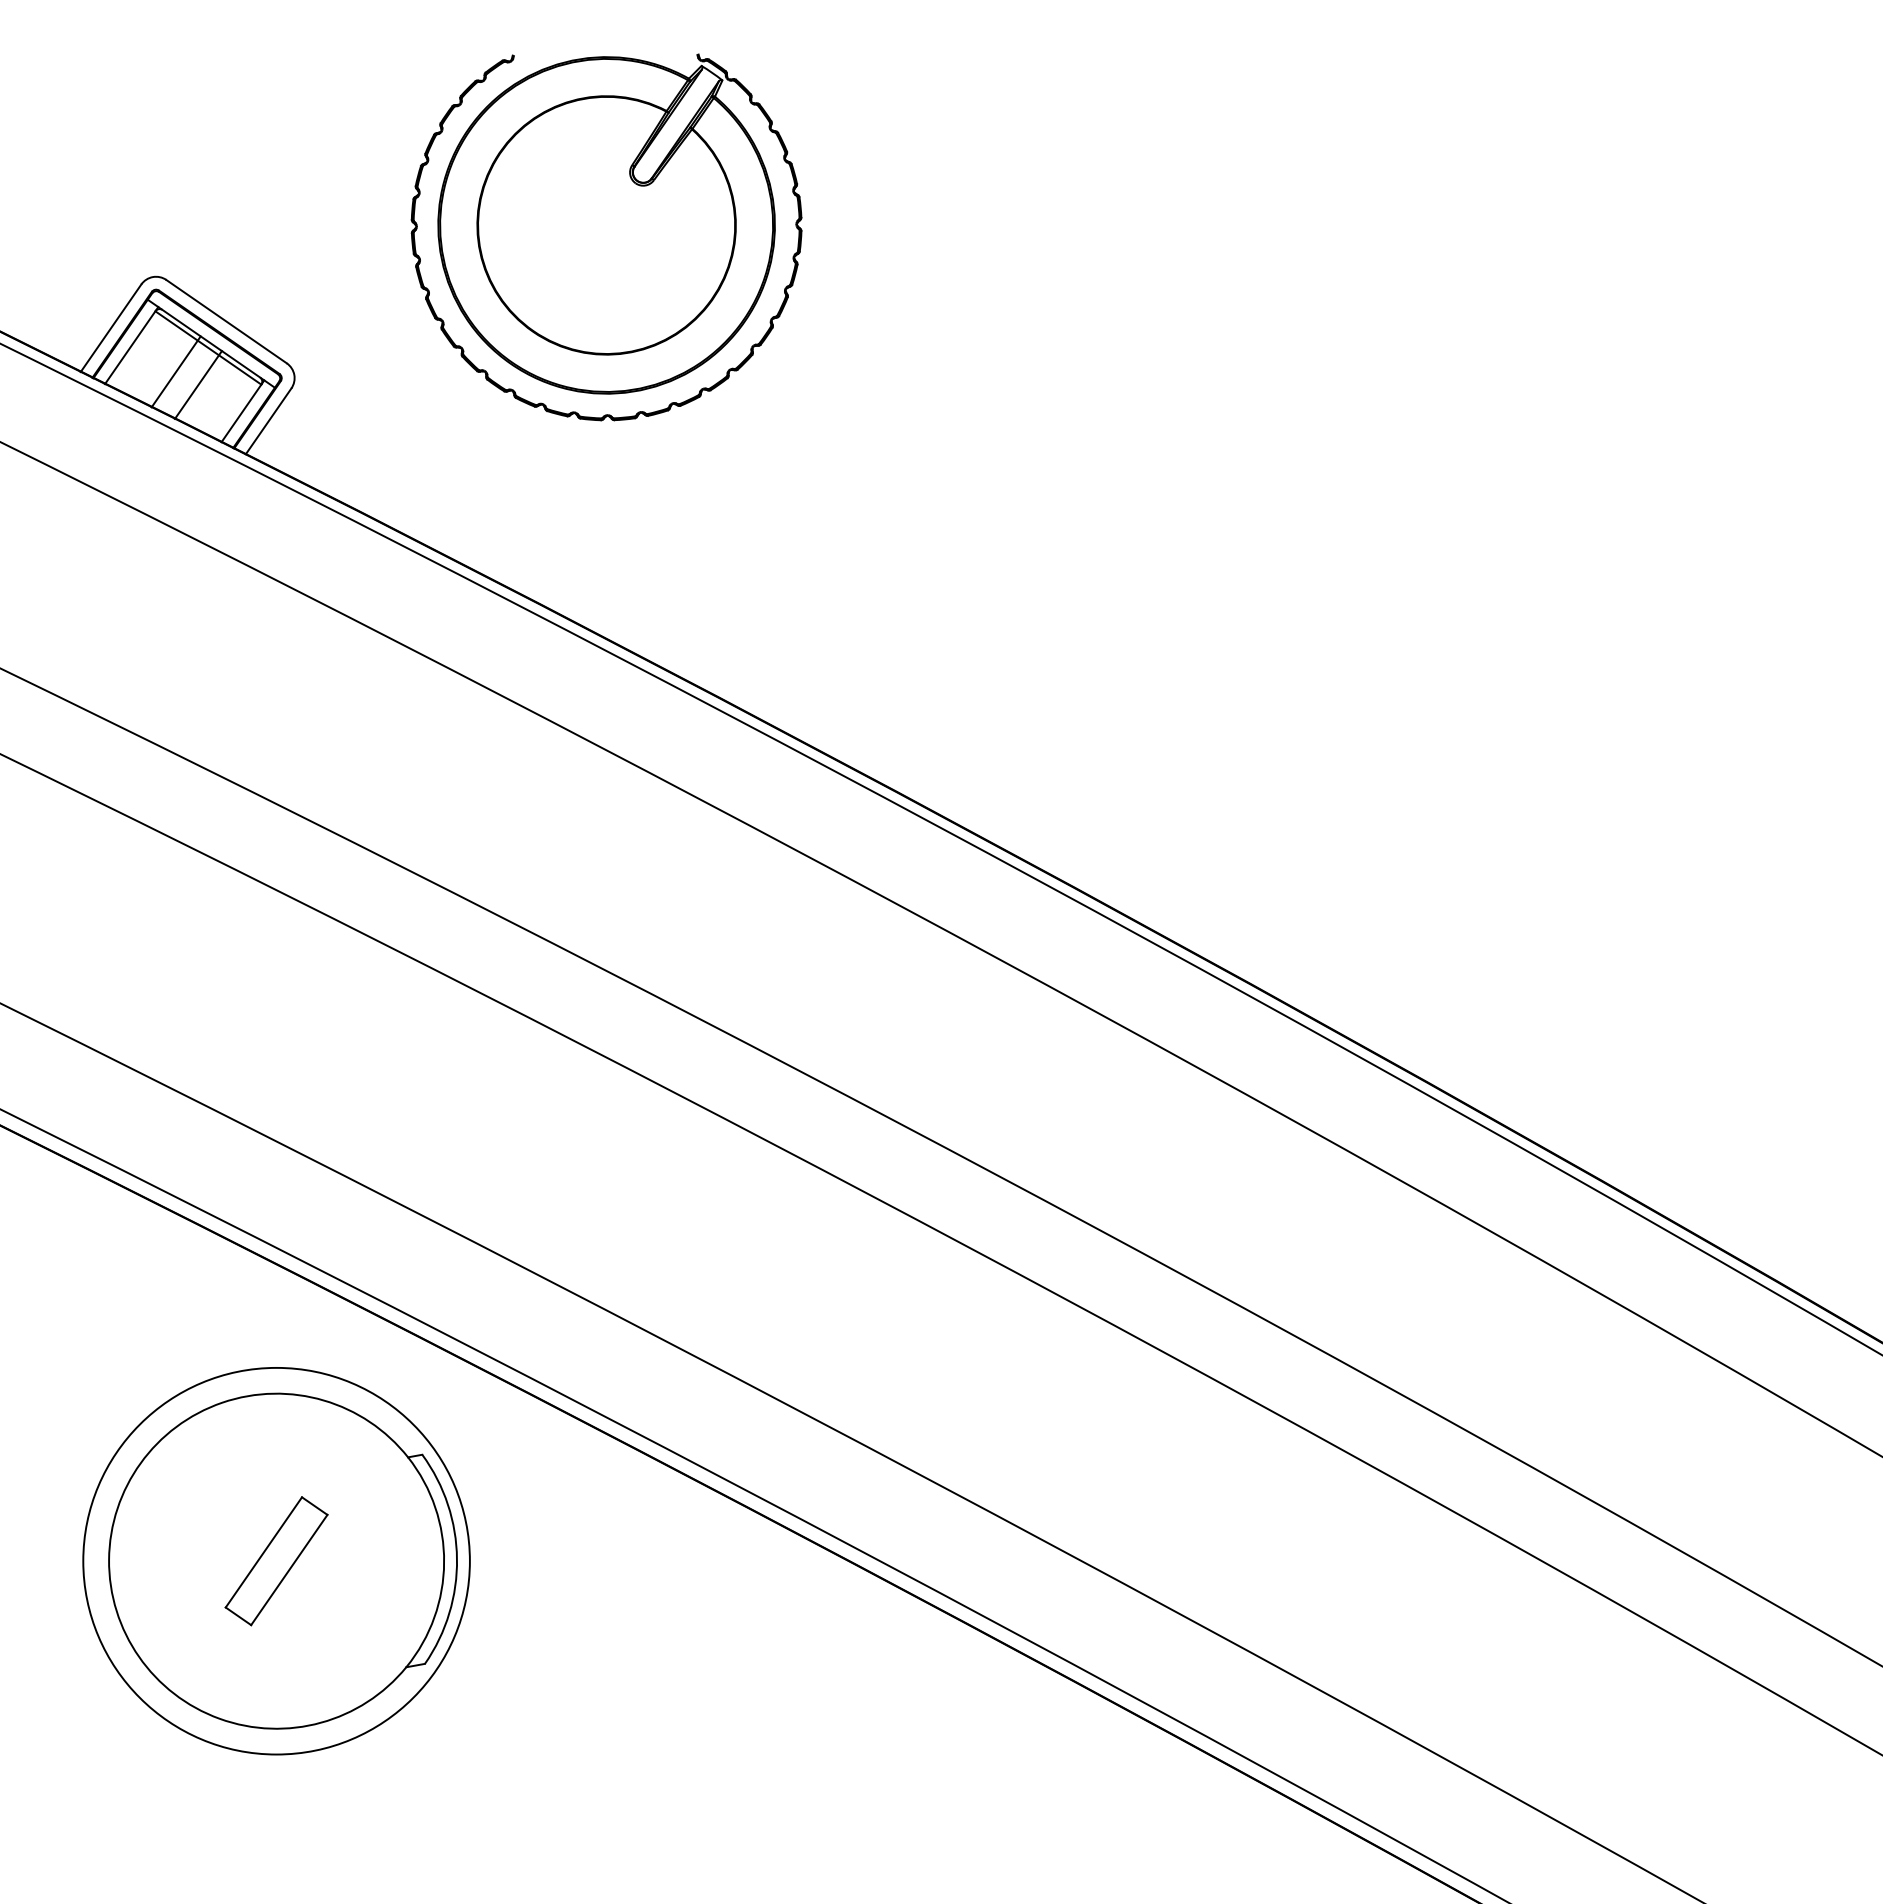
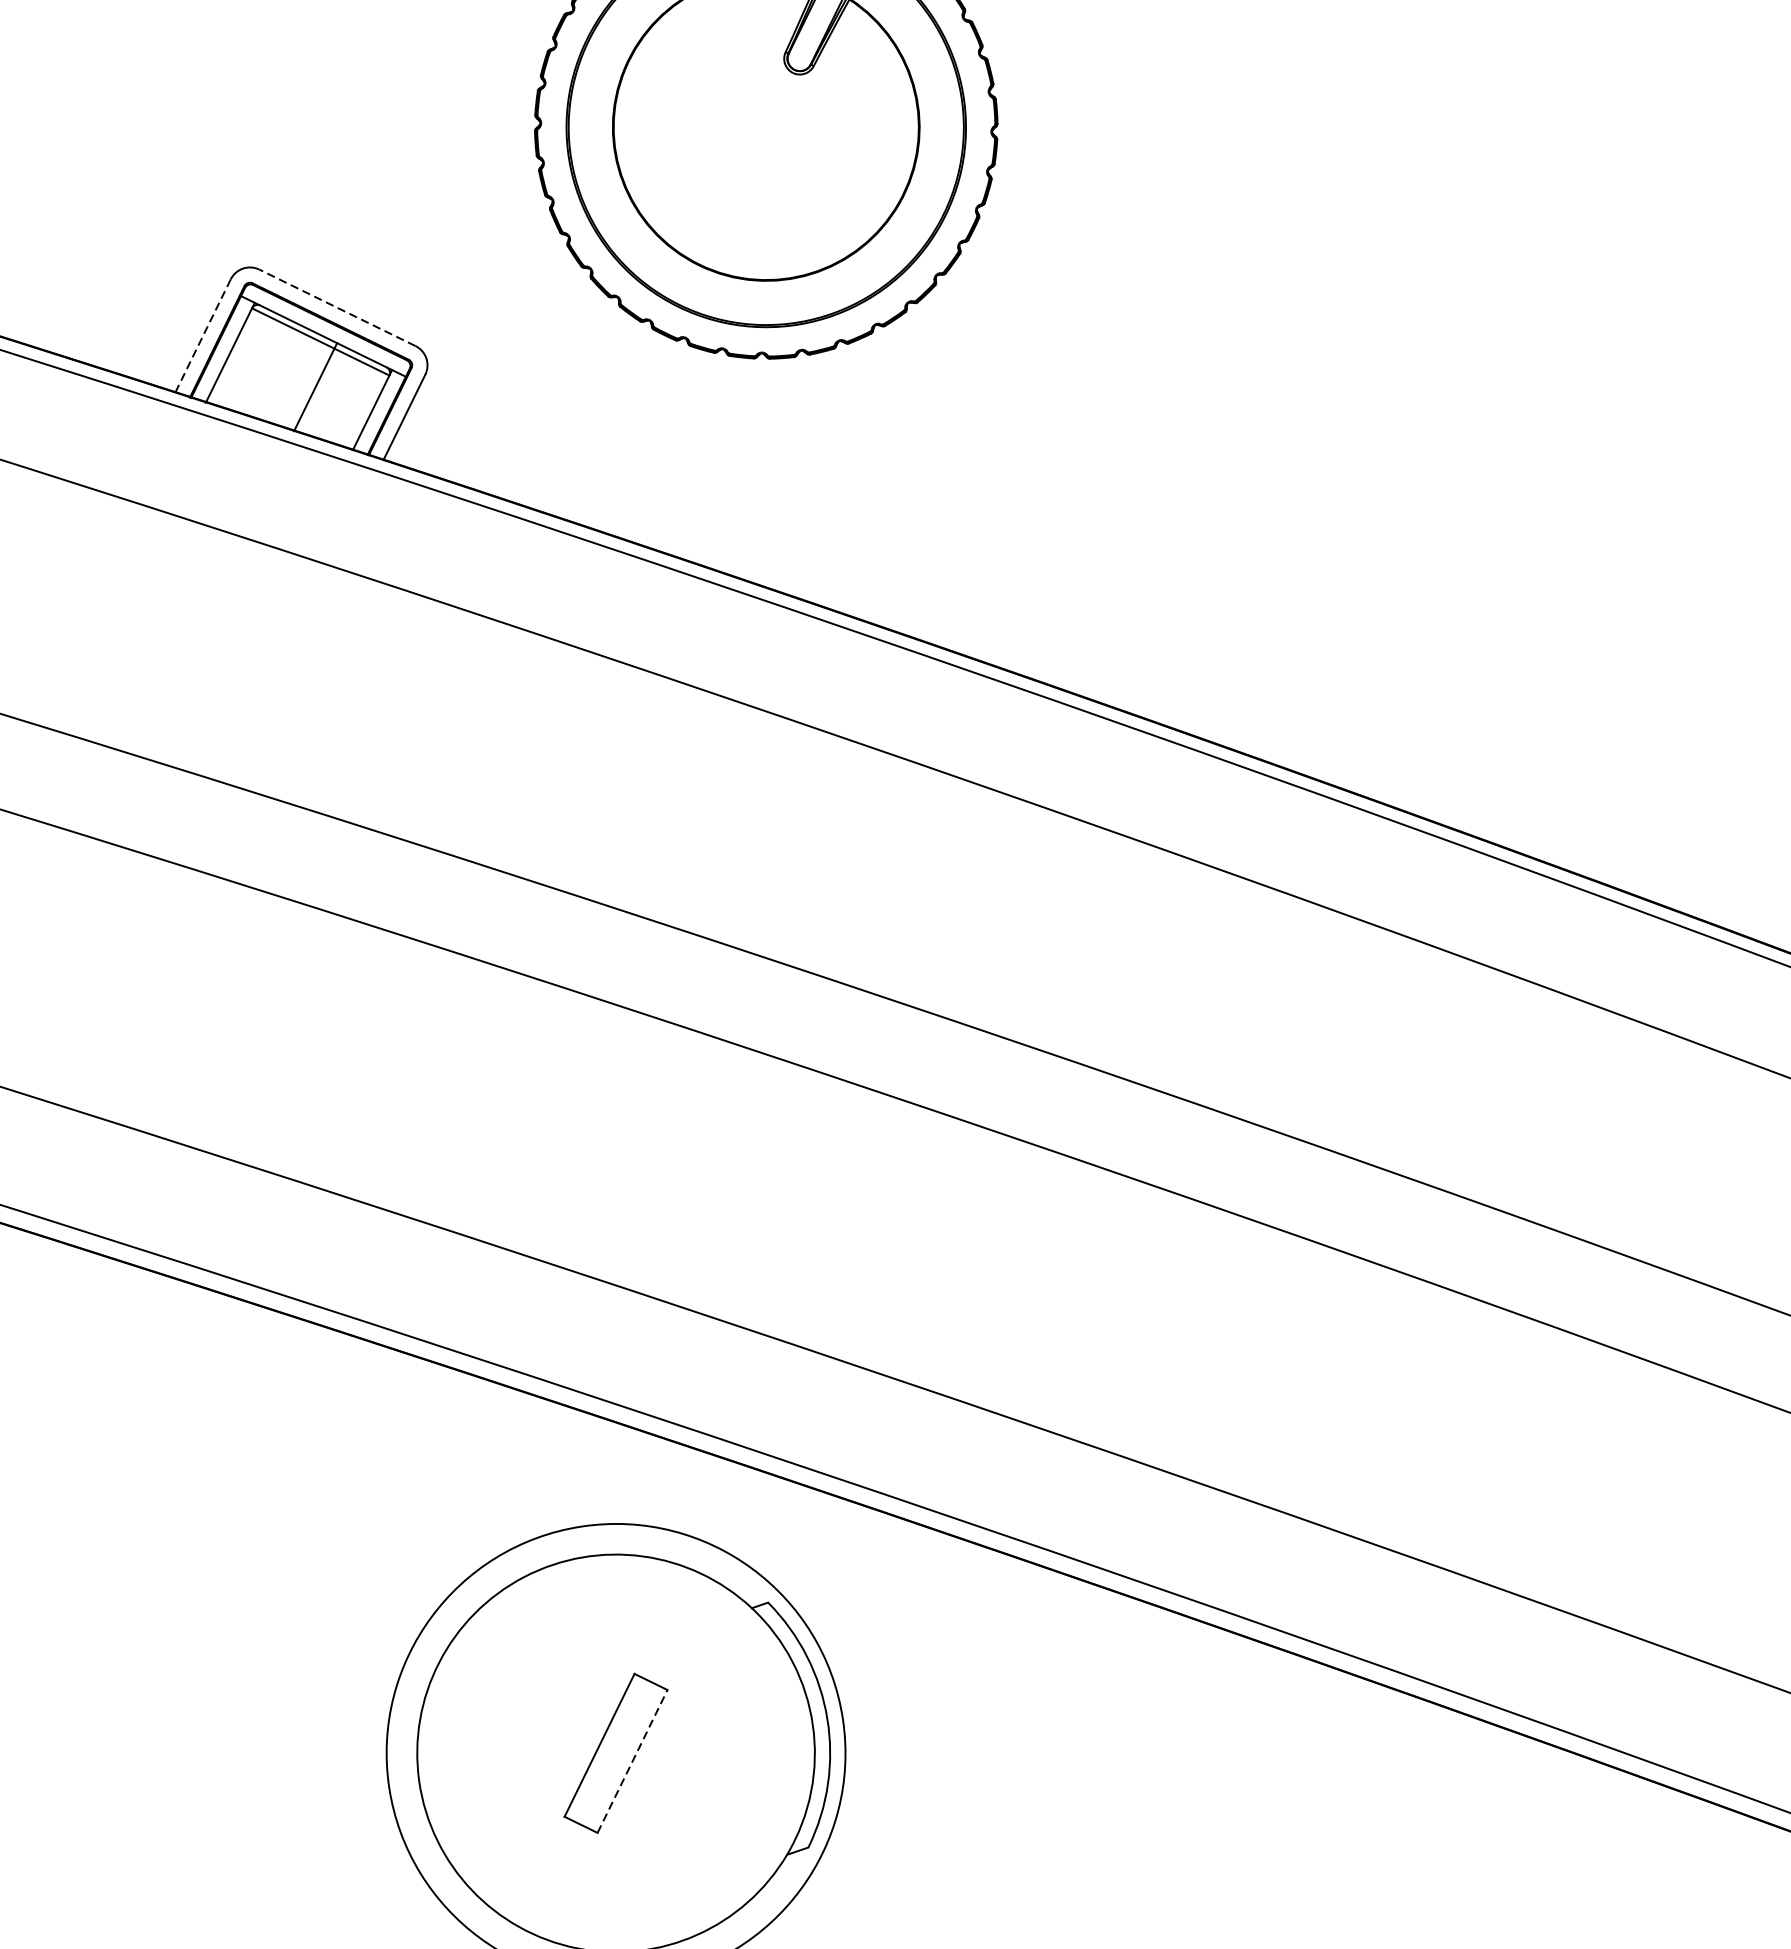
line: (226, 321) -> (337, 307), solid -> dashed
line: (110, 328) -> (202, 336), solid -> dashed
line: (175, 371) -> (286, 375), removed
line: (289, 1569) -> (632, 1760), solid -> dashed

